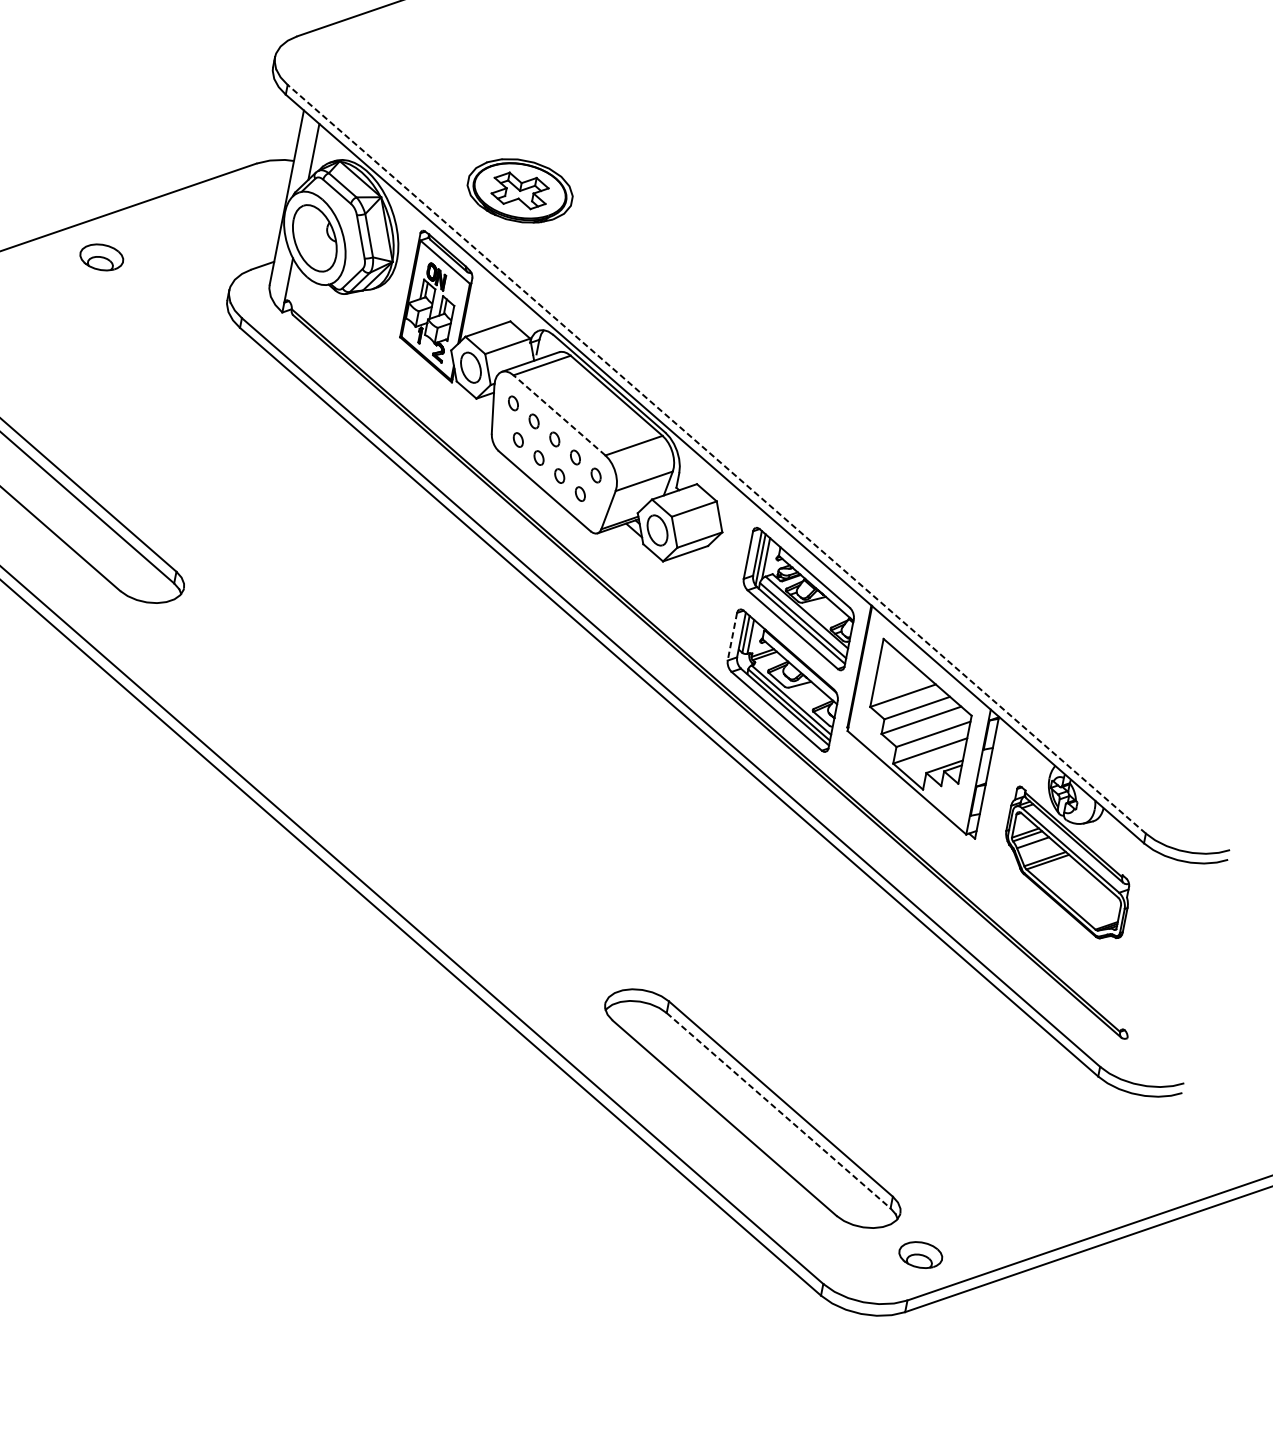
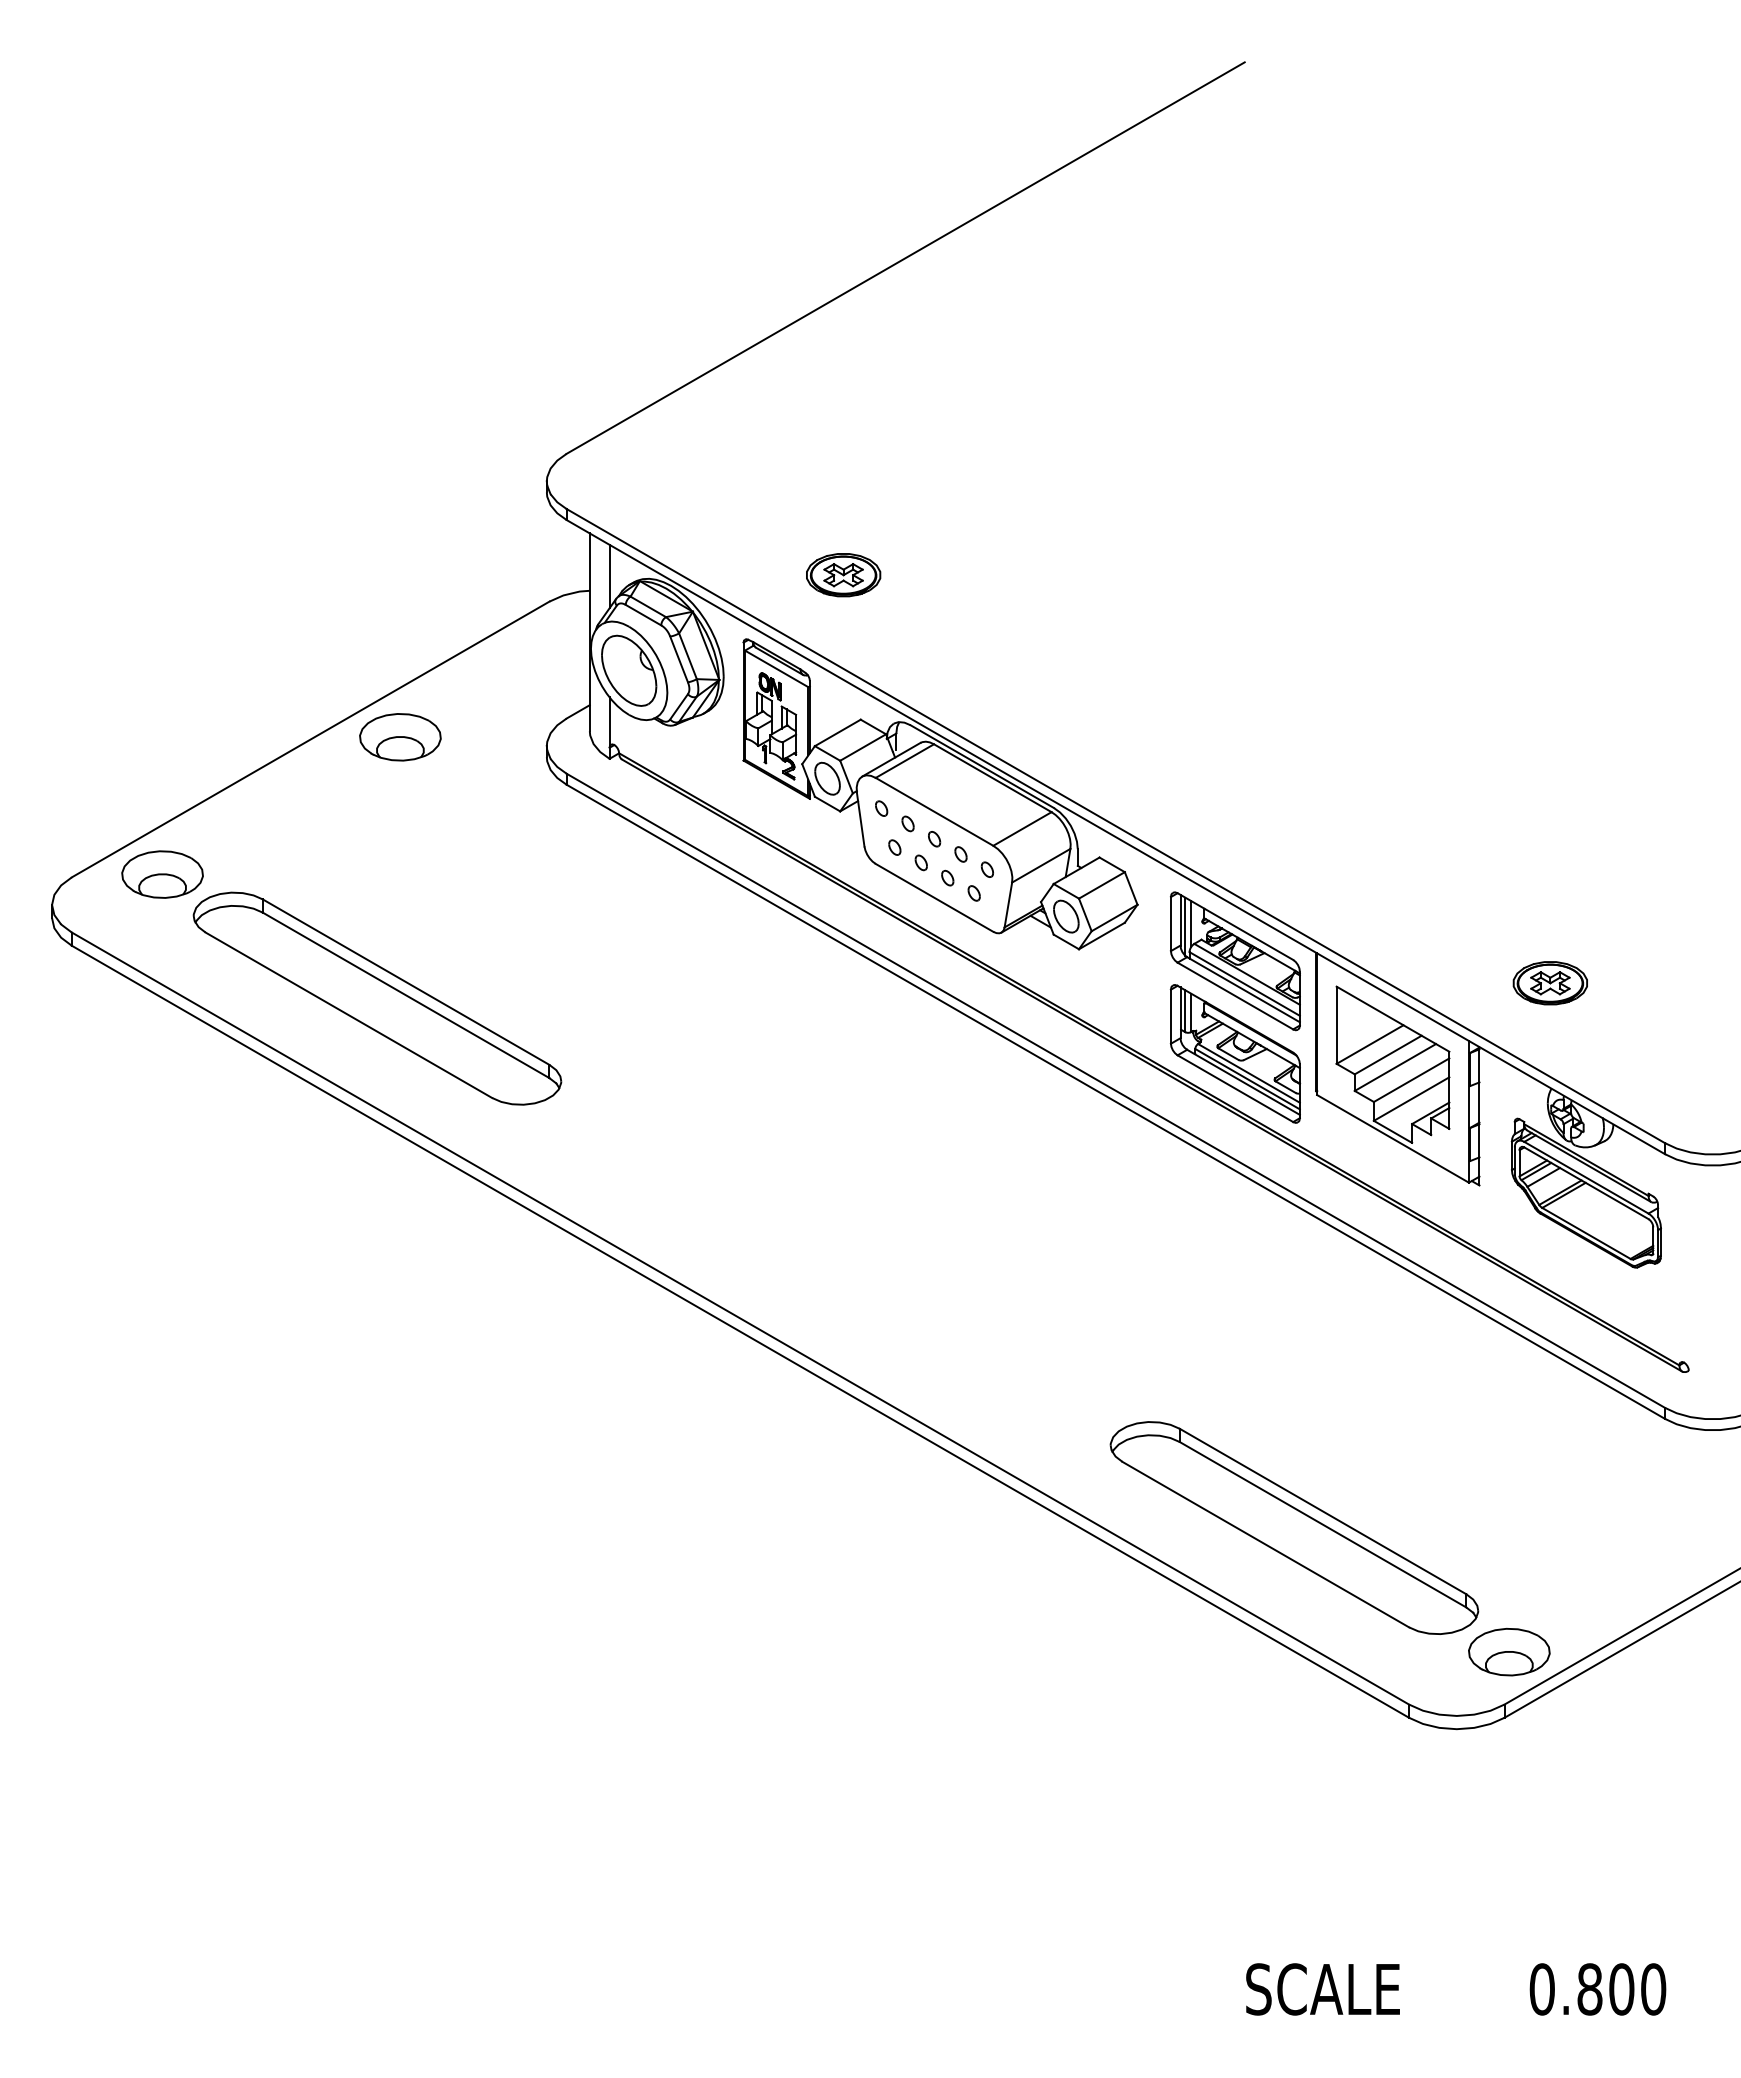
part: (520, 191) -> (843, 575), size x0.62
part: (101, 257) -> (400, 737), size x1.67
line: (559, 415) -> (934, 811), dashed -> solid
line: (716, 458) -> (1115, 825), dashed -> solid
line: (731, 637) -> (1170, 1017), dashed -> solid
part: (1071, 672) -> (1549, 983), added
line: (778, 1111) -> (1323, 1525), dashed -> solid
part: (920, 1254) -> (1509, 1651), size x1.67

